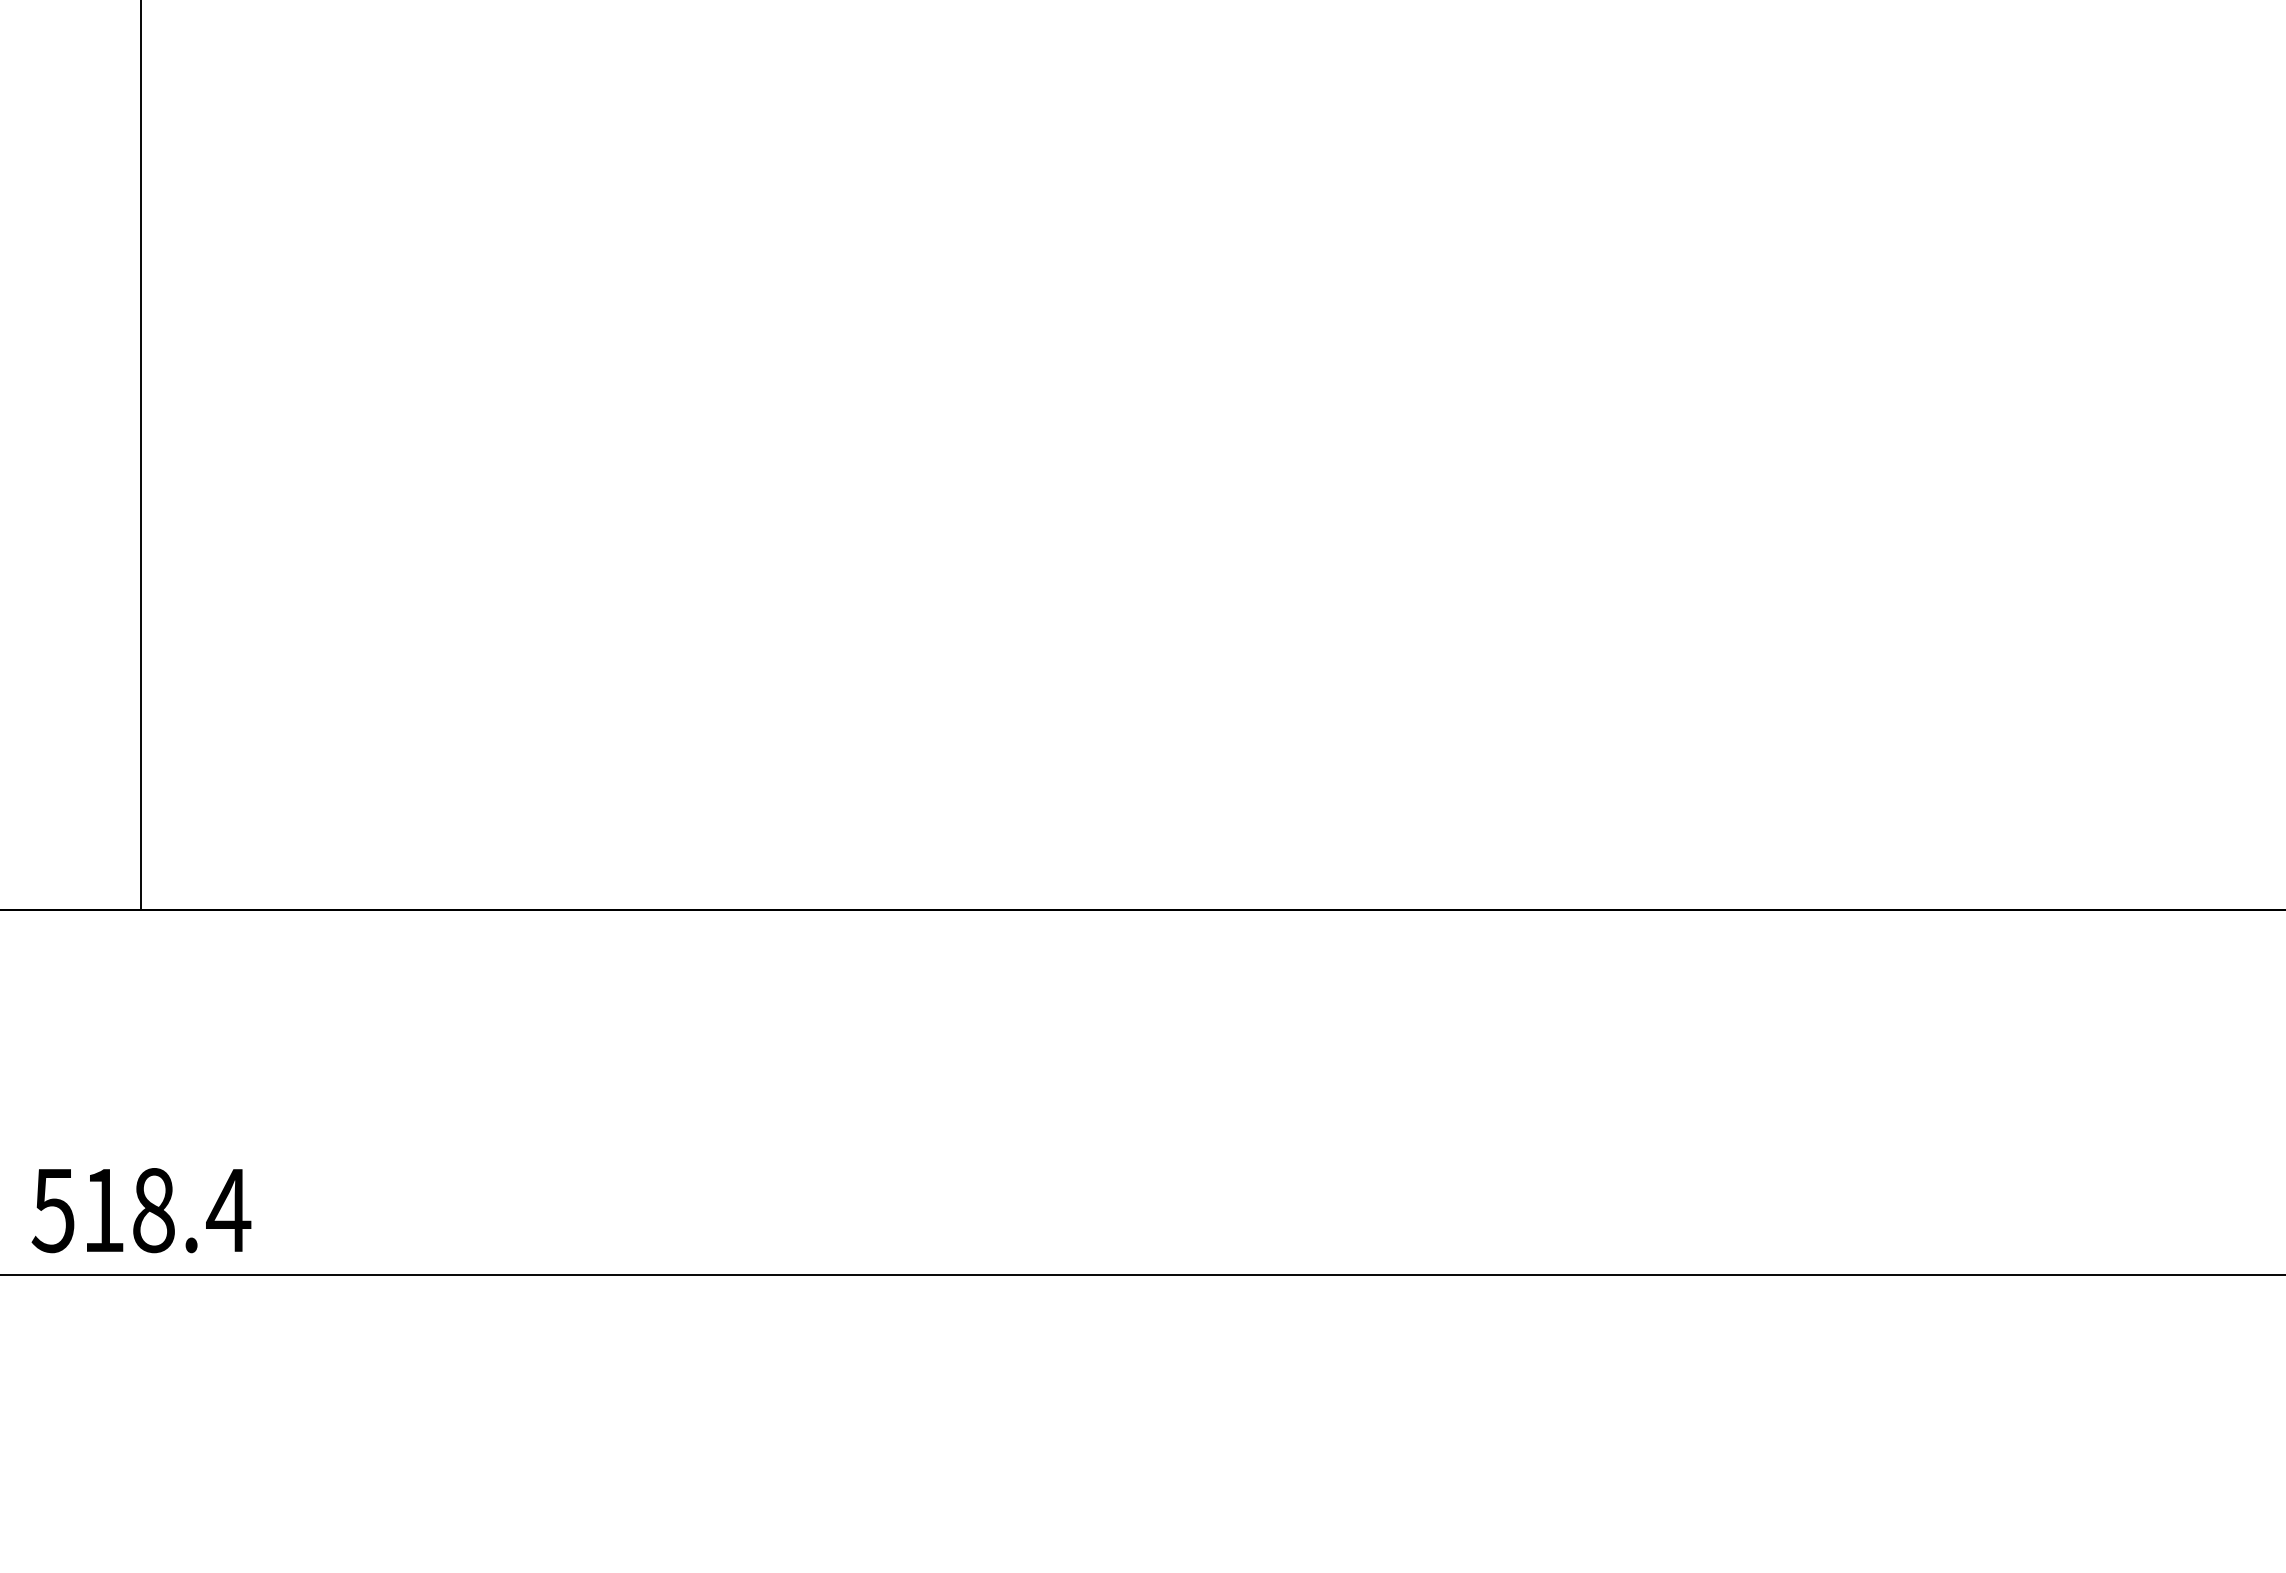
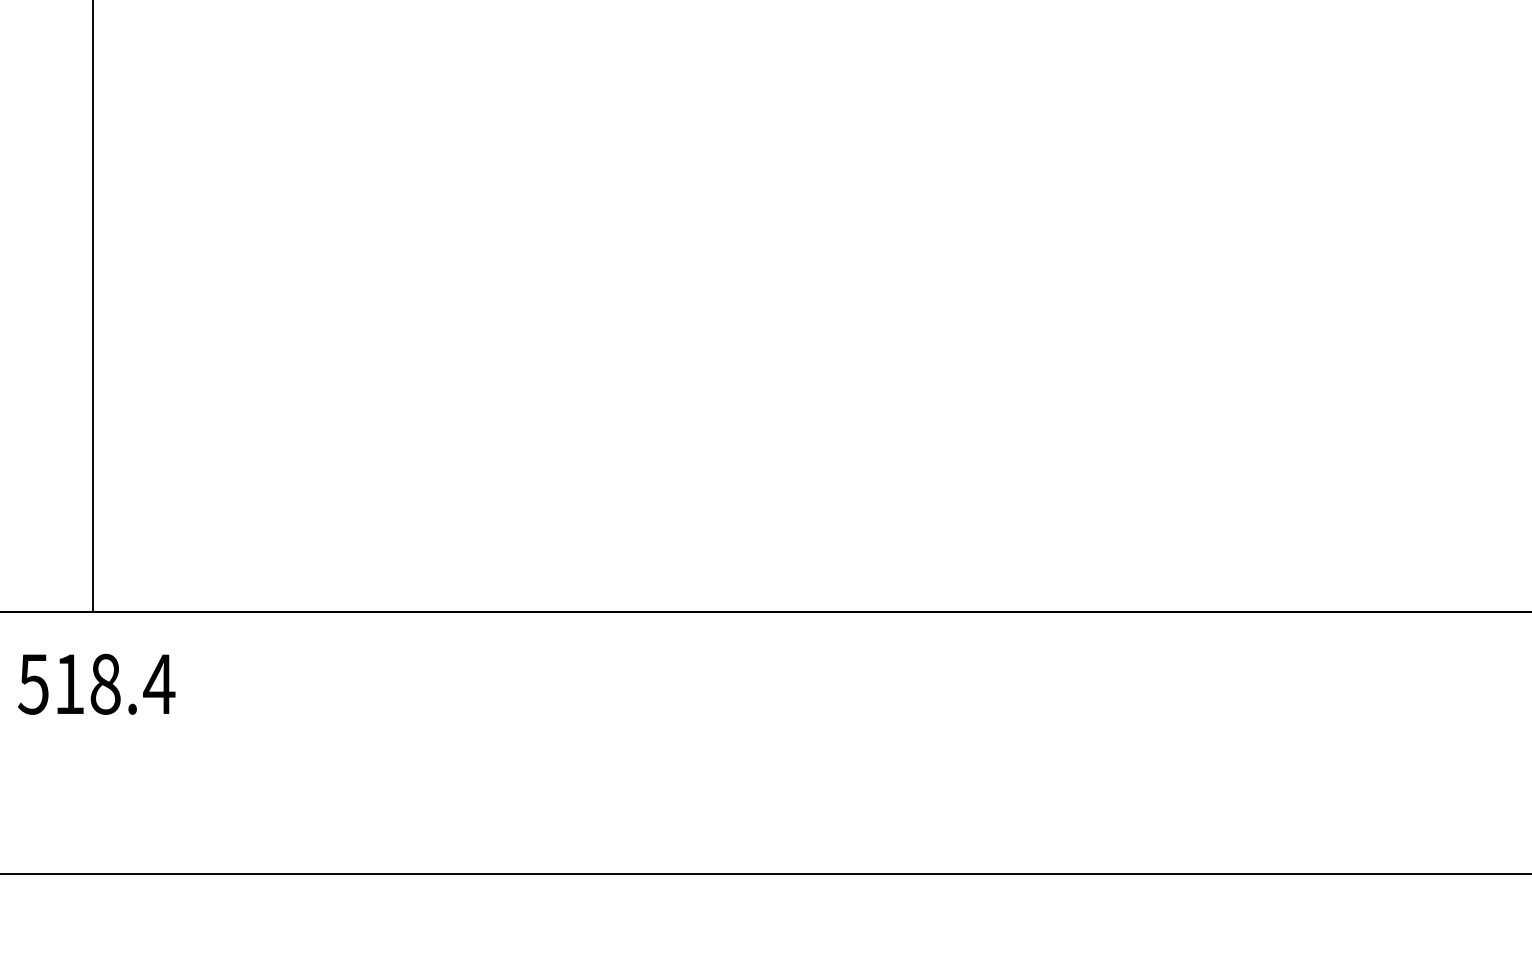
text: (141, 1210) -> (96, 684), moved

